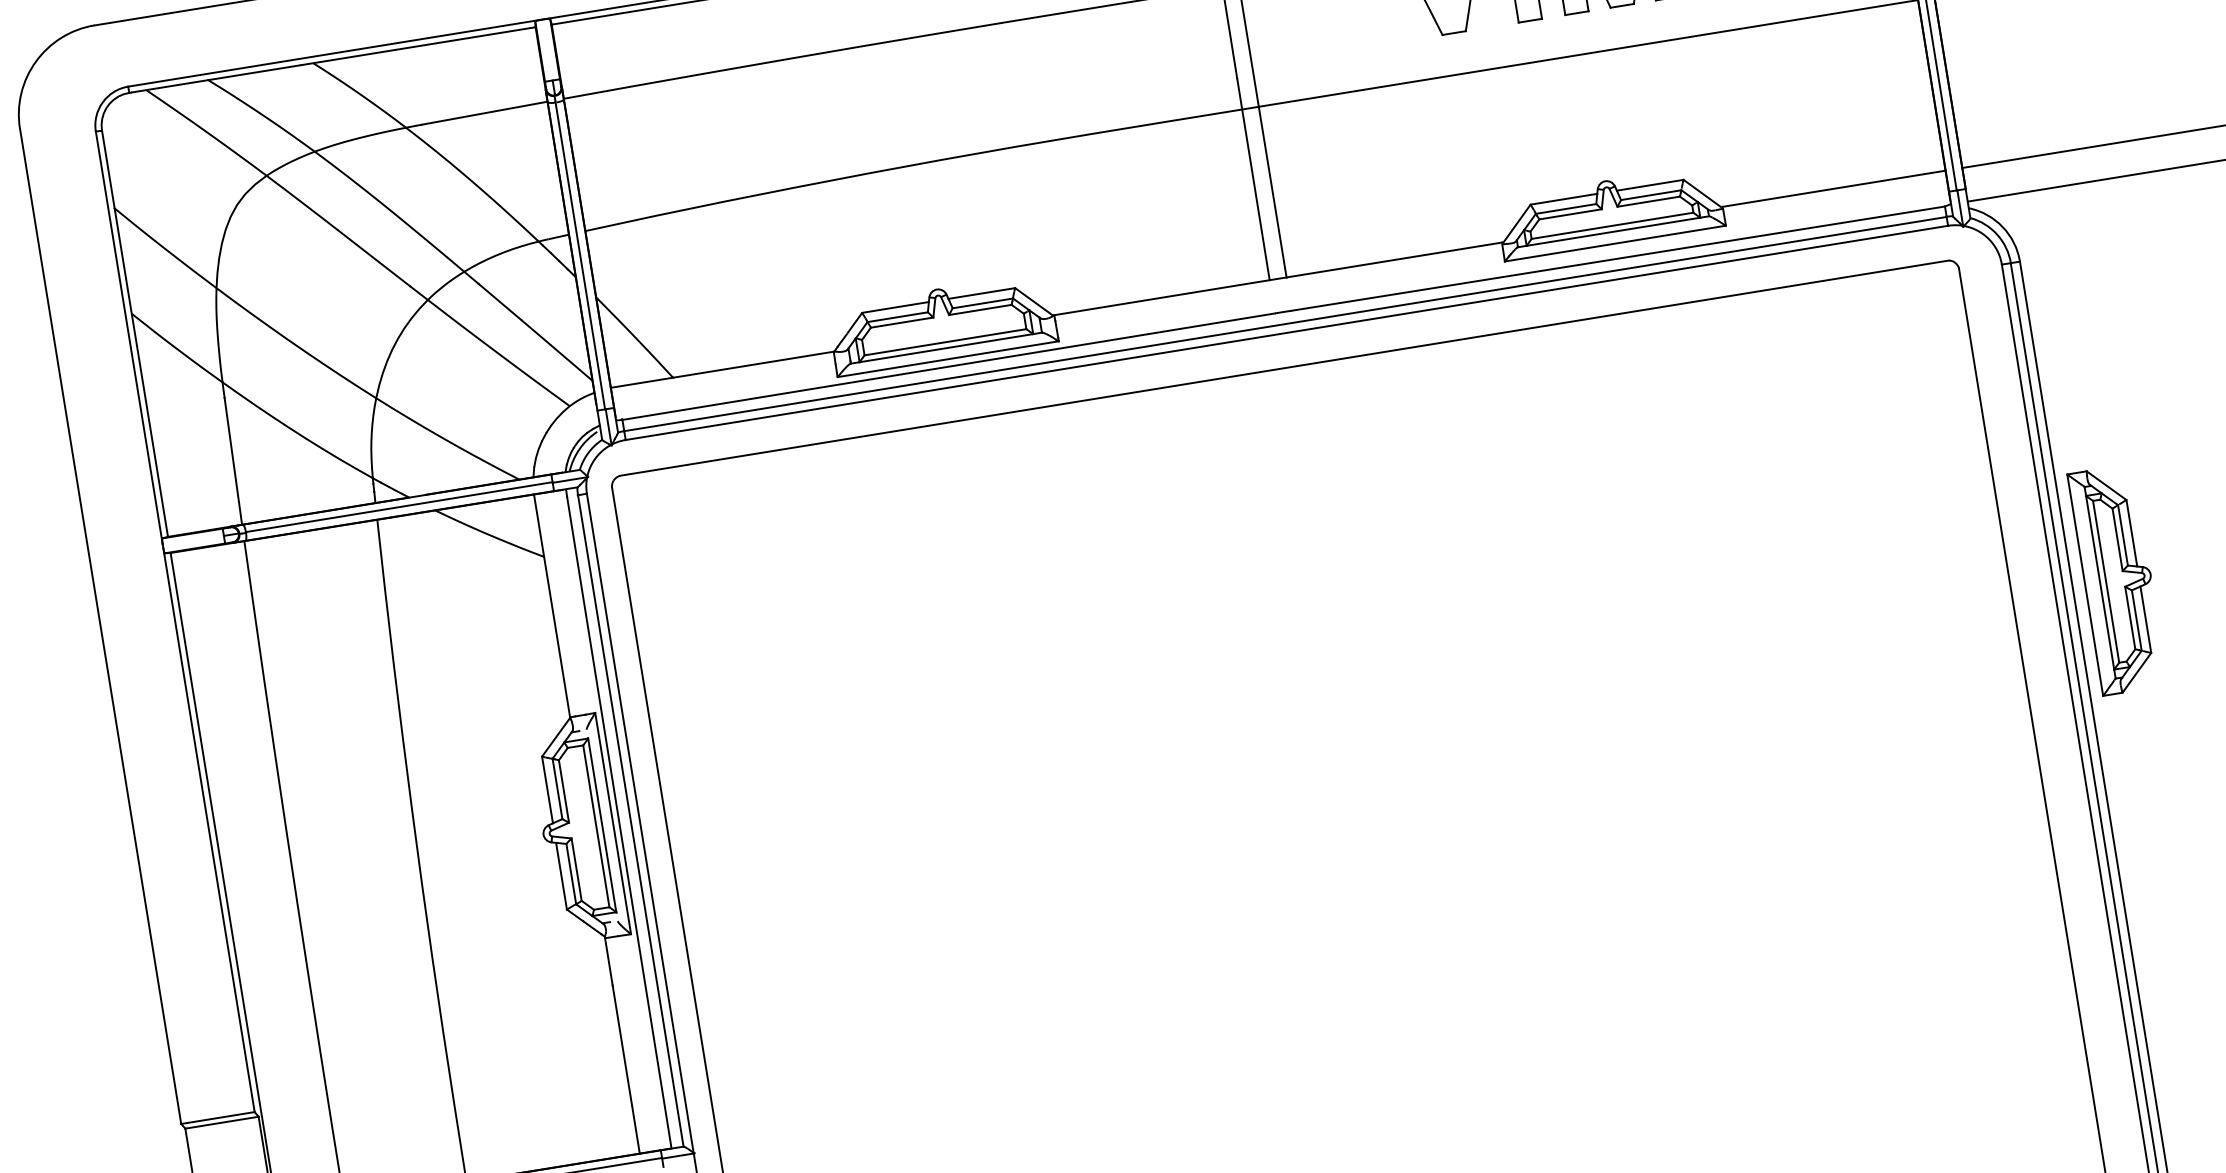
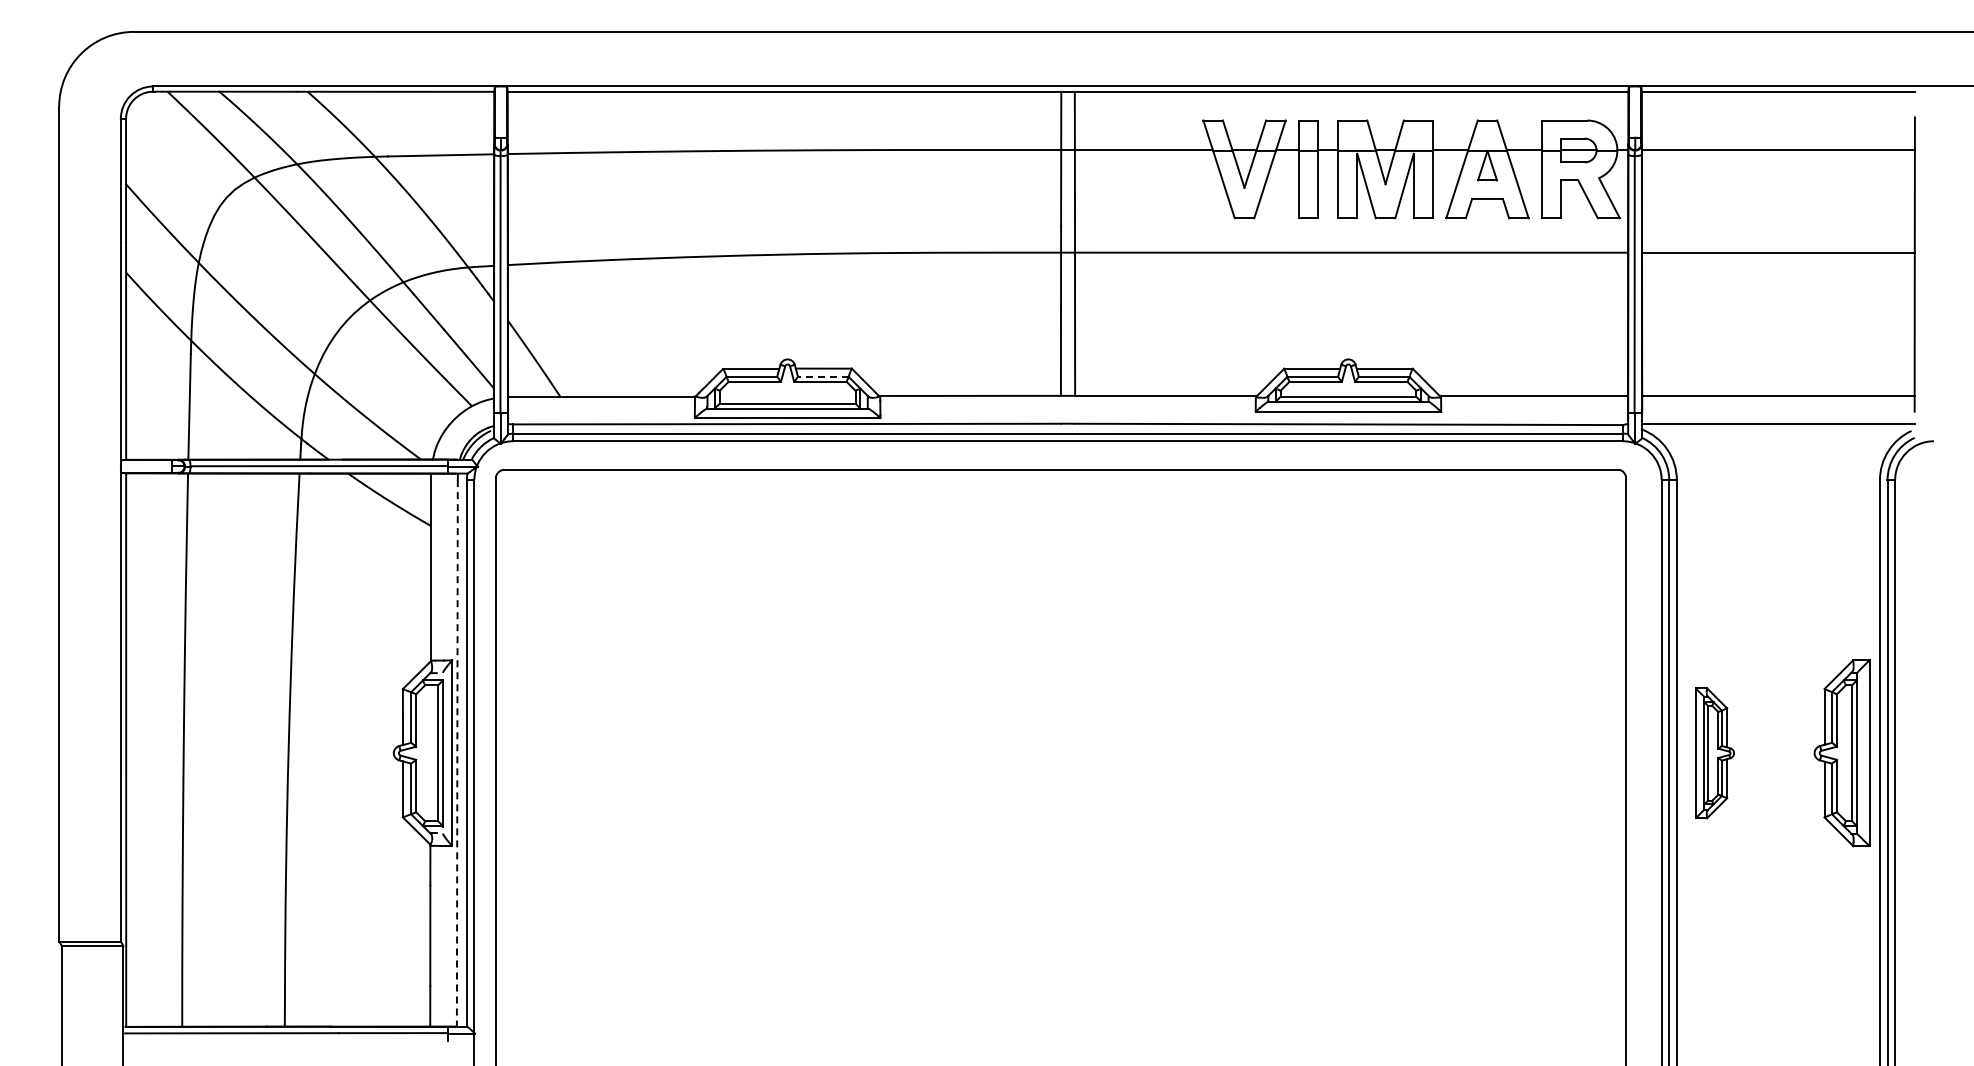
line: (981, 303) -> (822, 376), solid -> dashed
part: (2117, 580) -> (1714, 753), size x0.7
line: (619, 822) -> (457, 753), solid -> dashed

